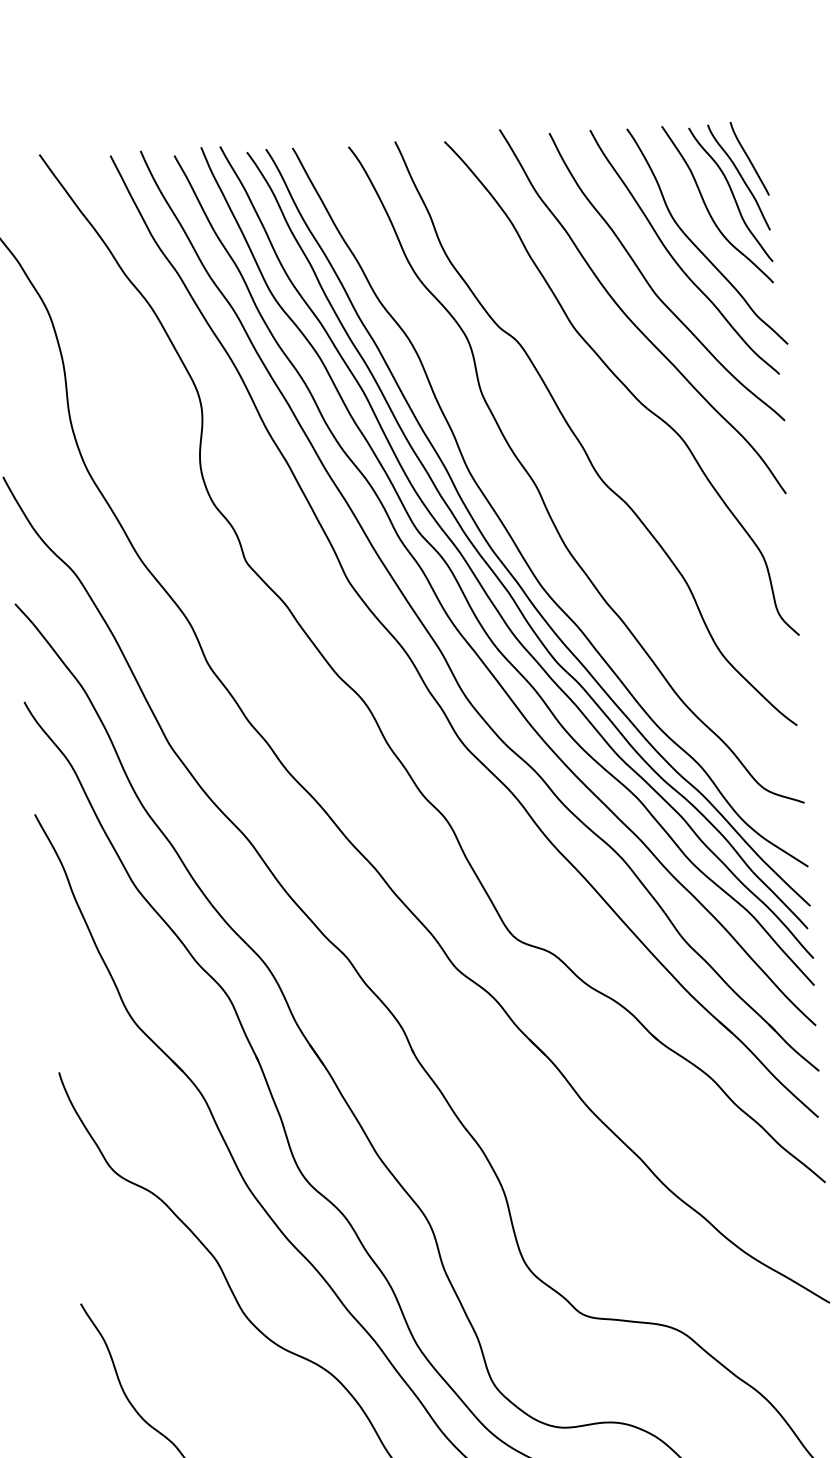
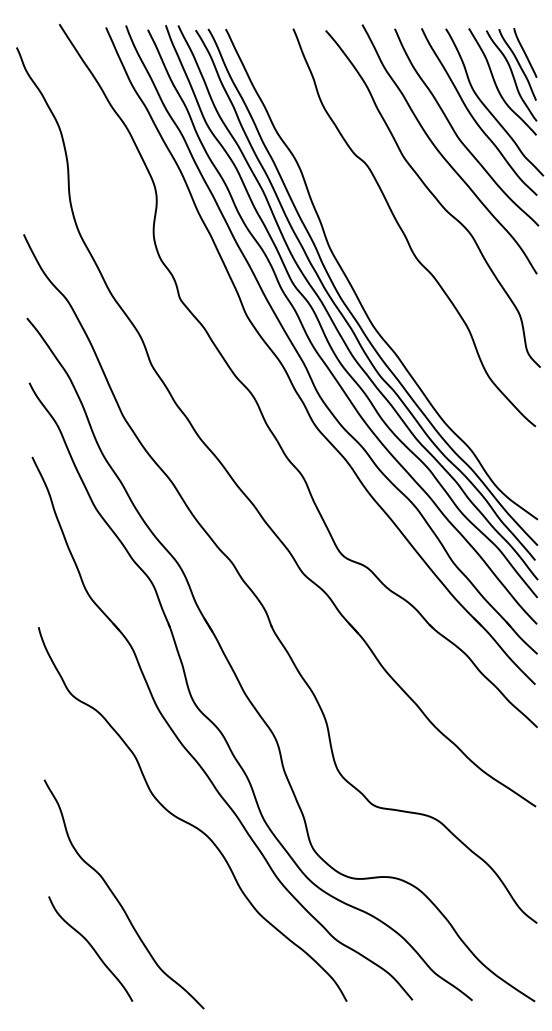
curve: (541, 492) -> (376, 264), removed

